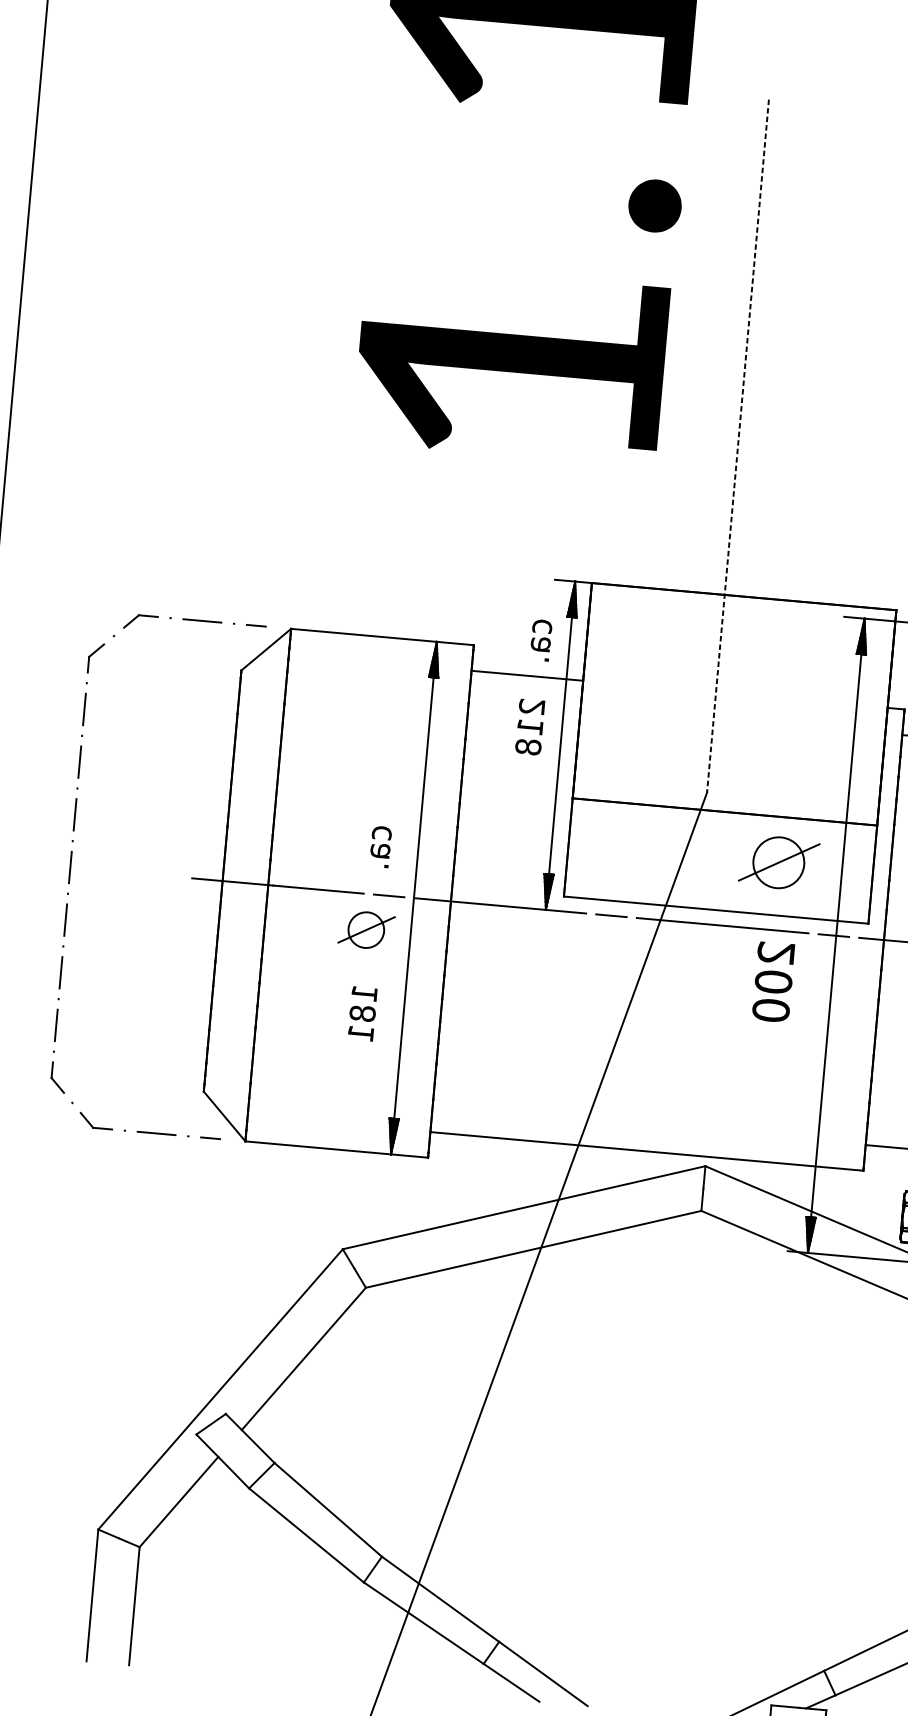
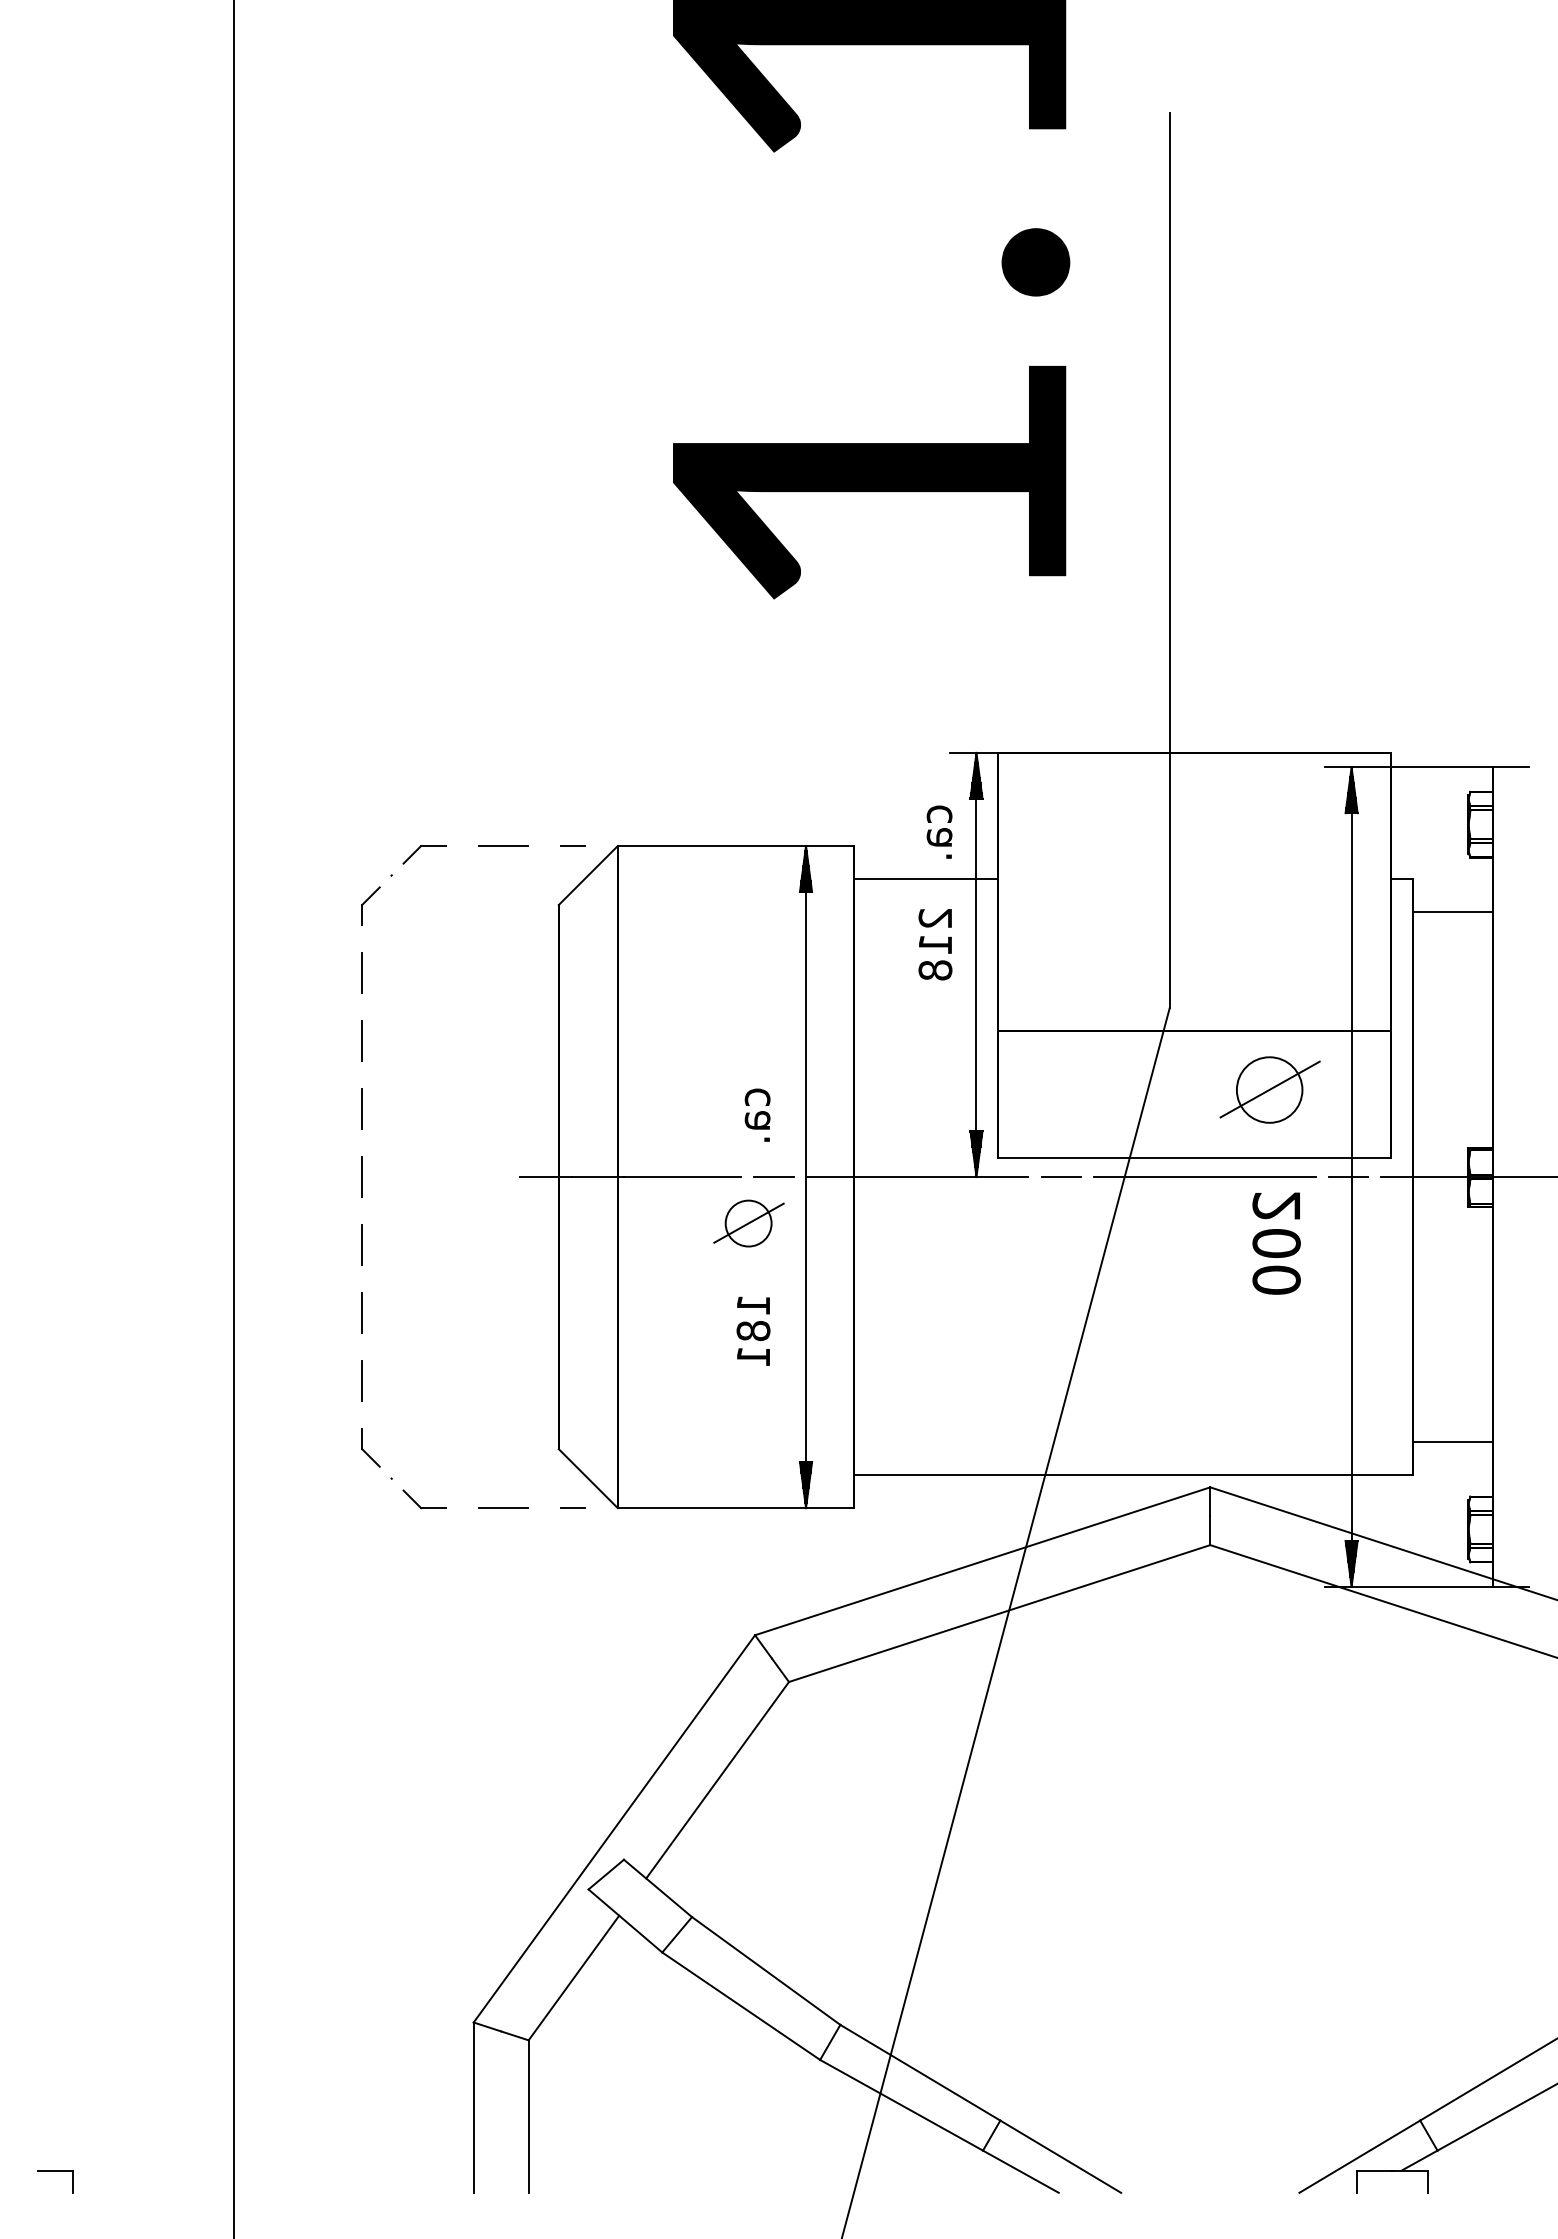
line: (737, 445) -> (1169, 560), dashed -> solid

